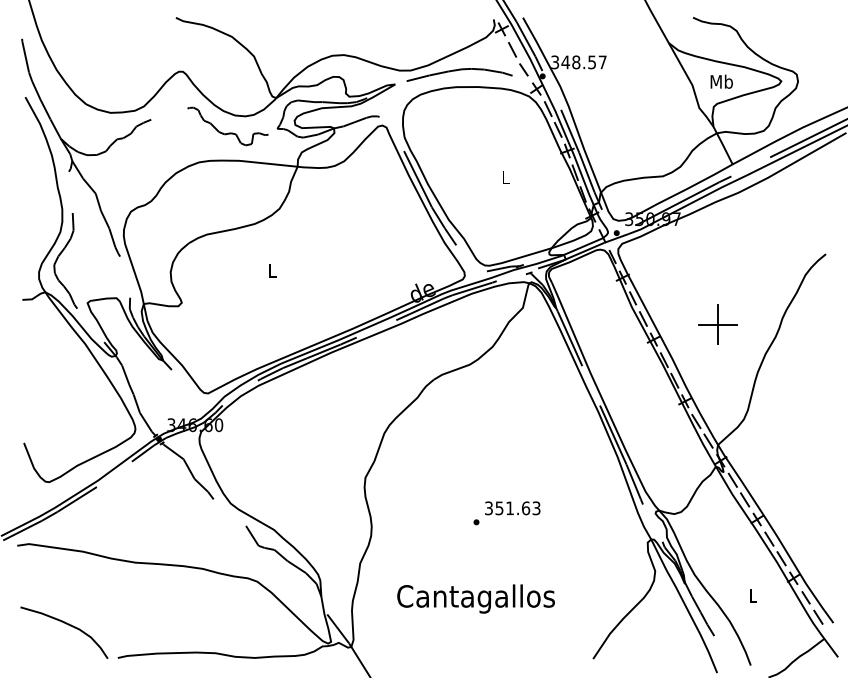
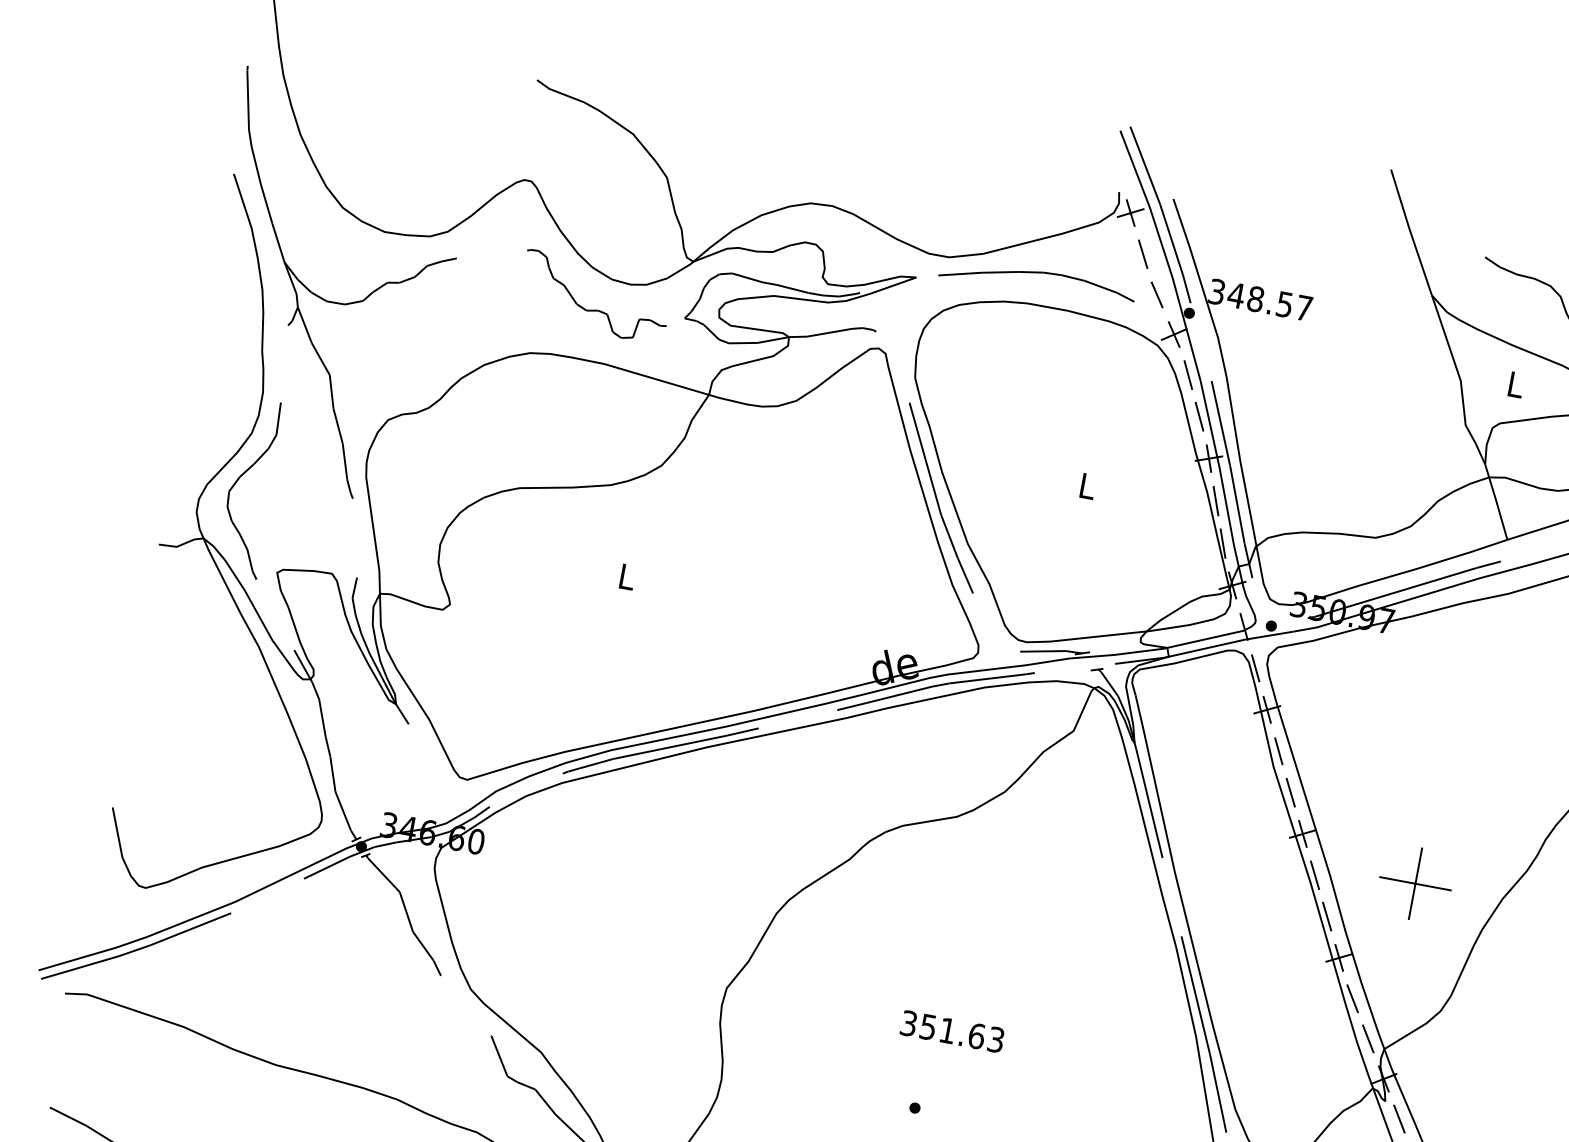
text: (721, 81) -> (1515, 384), Mb -> L
part: (717, 324) -> (1414, 883), moved
text: (512, 508) -> (952, 1031), moved

